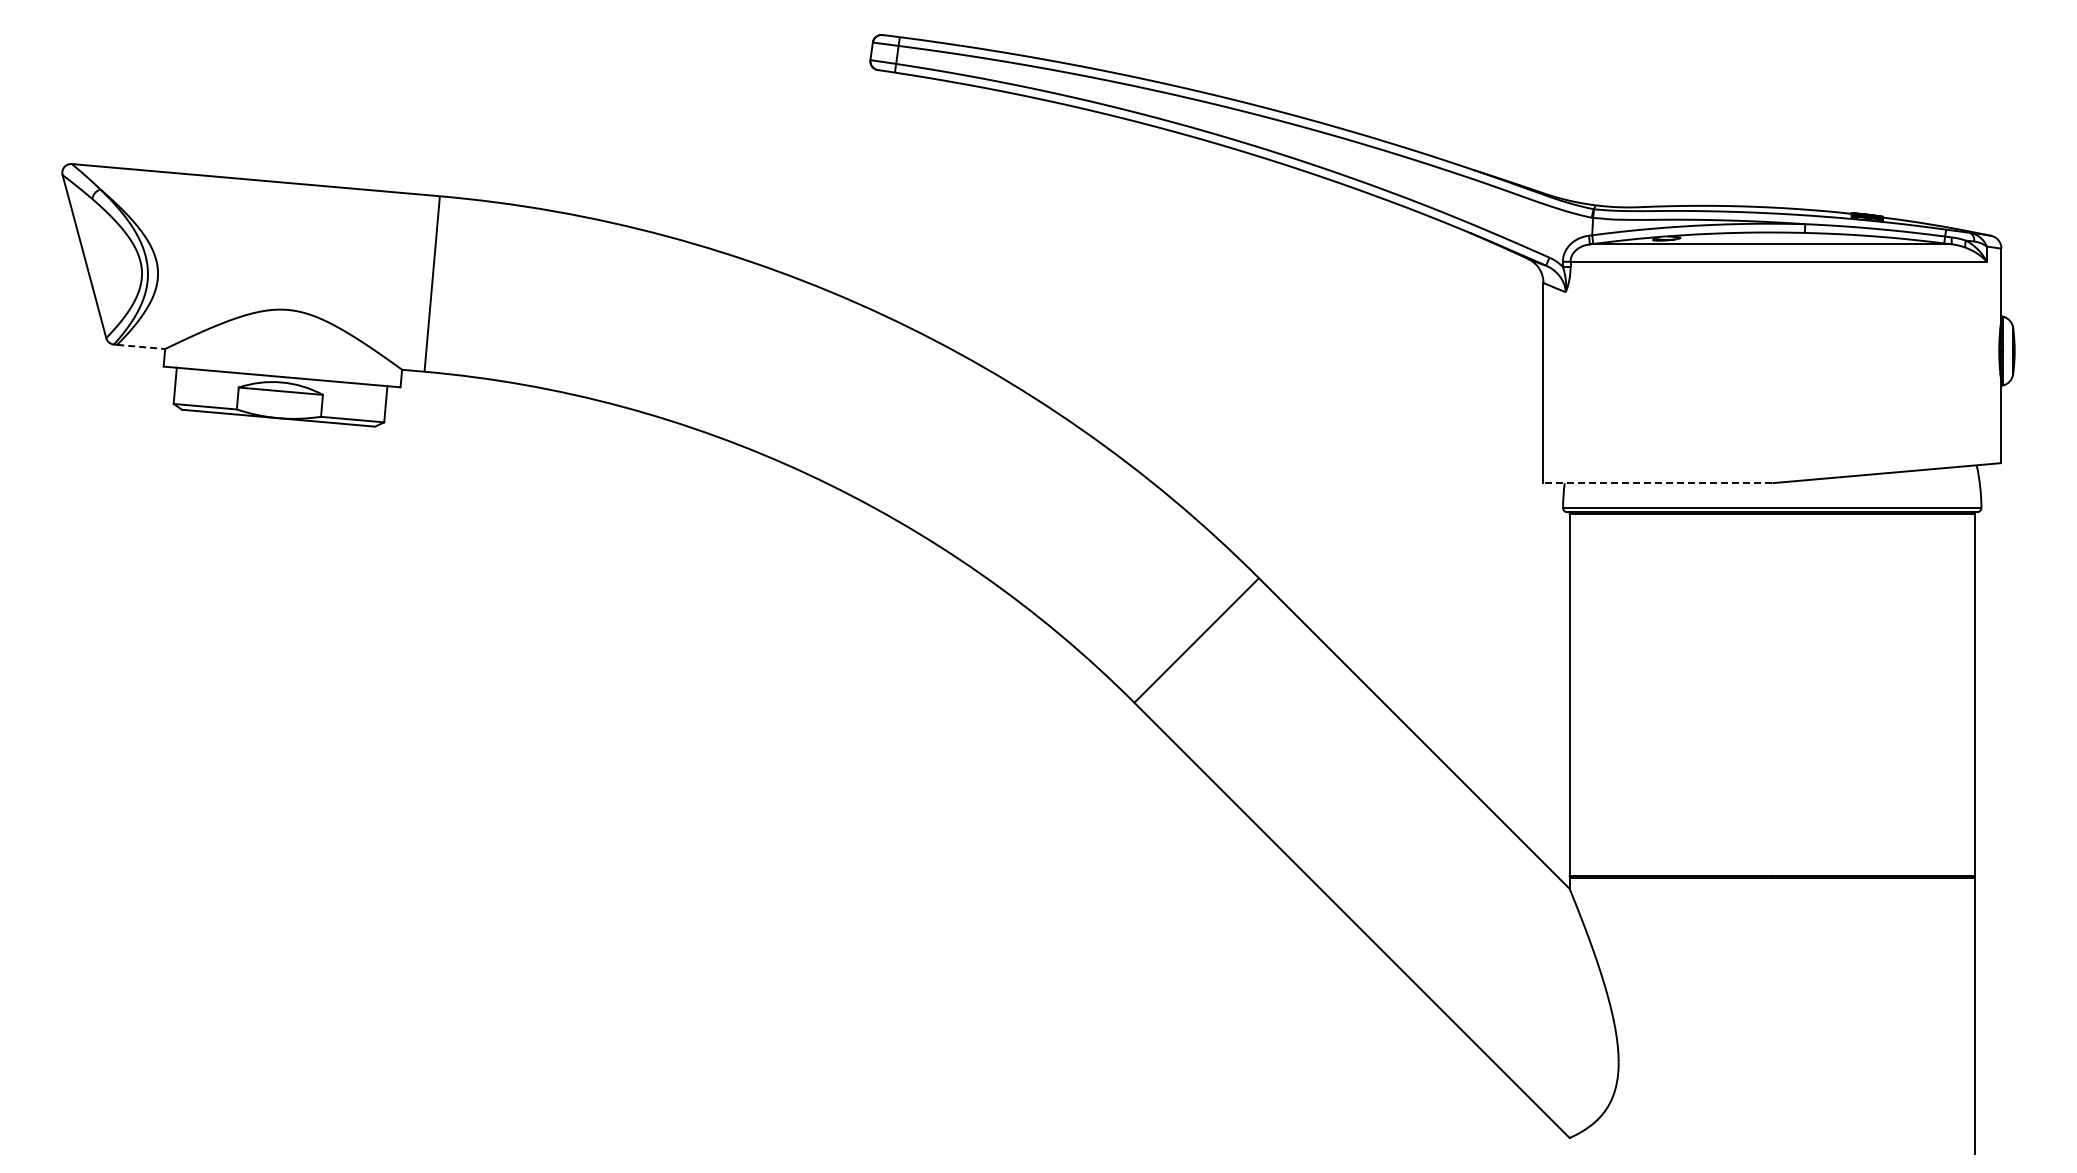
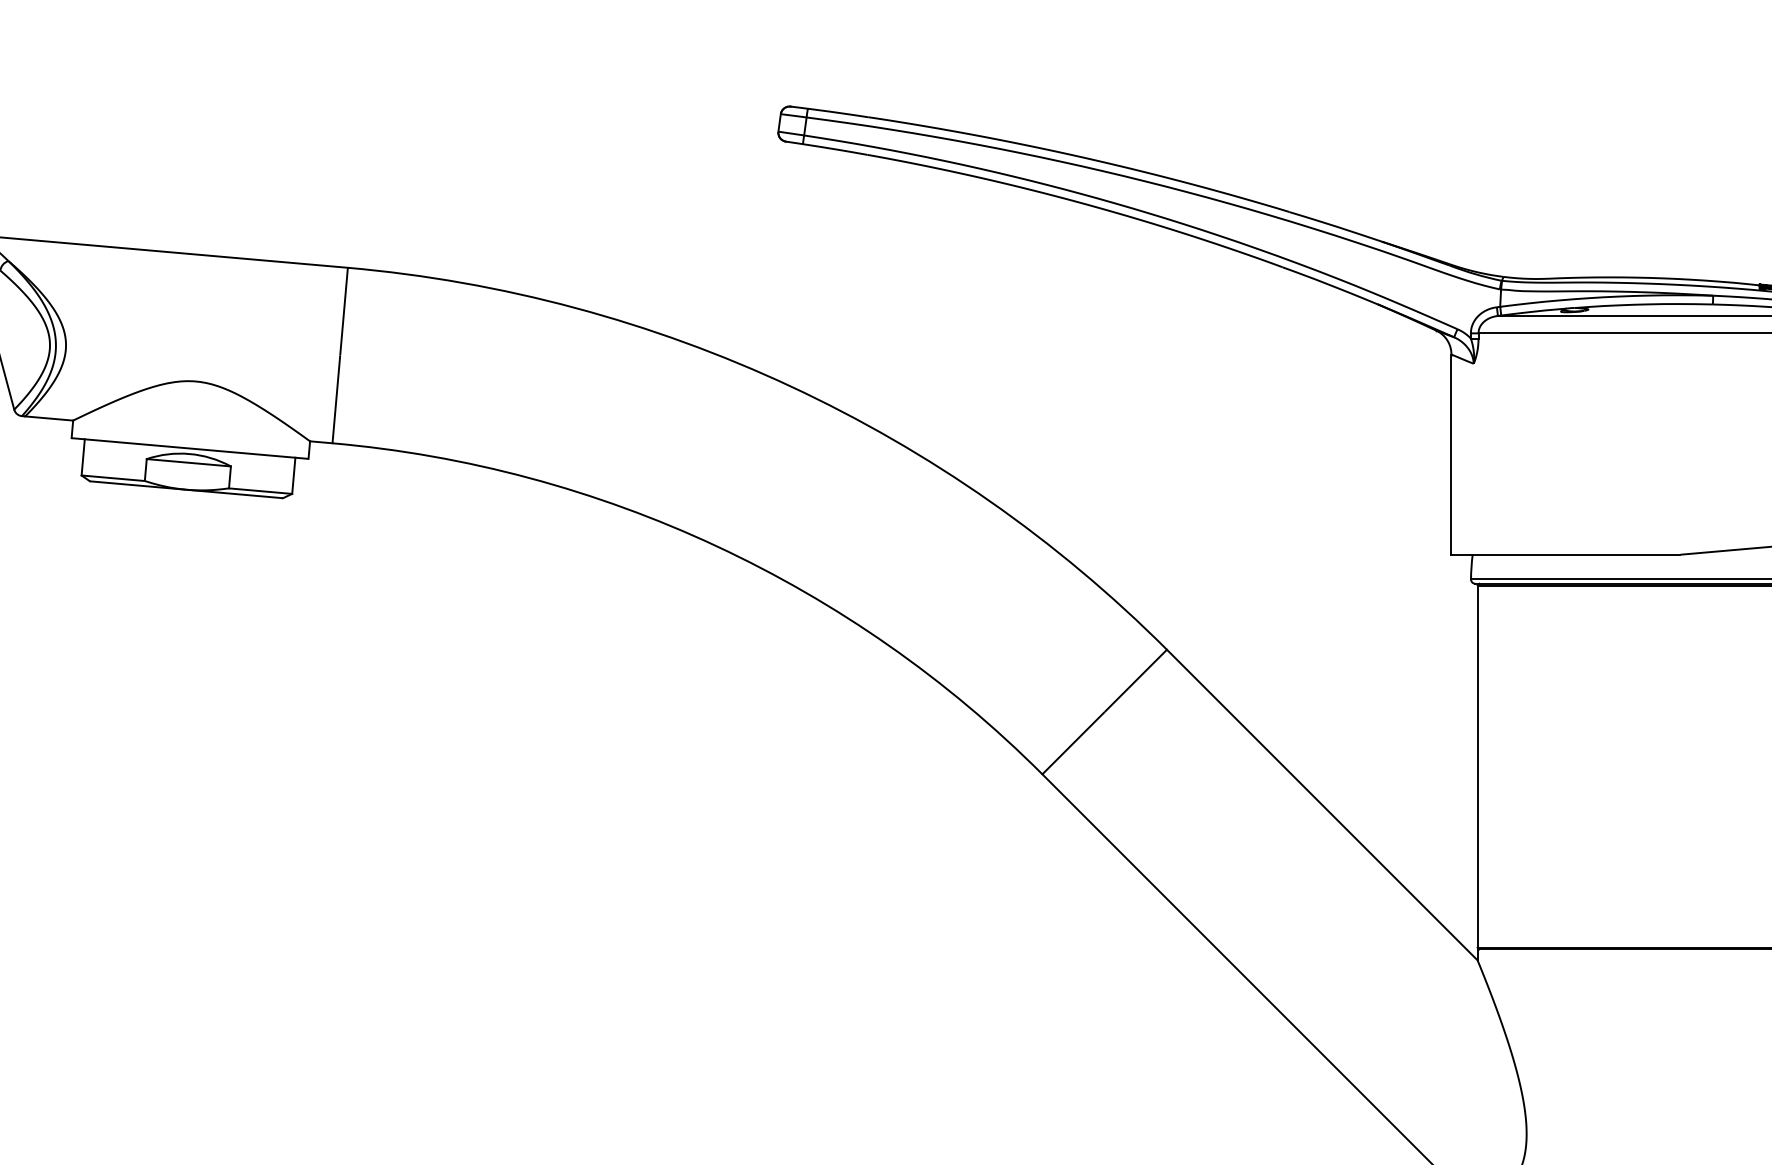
line: (141, 347) -> (49, 419), dashed -> solid
line: (1657, 483) -> (1565, 555), dashed -> solid

